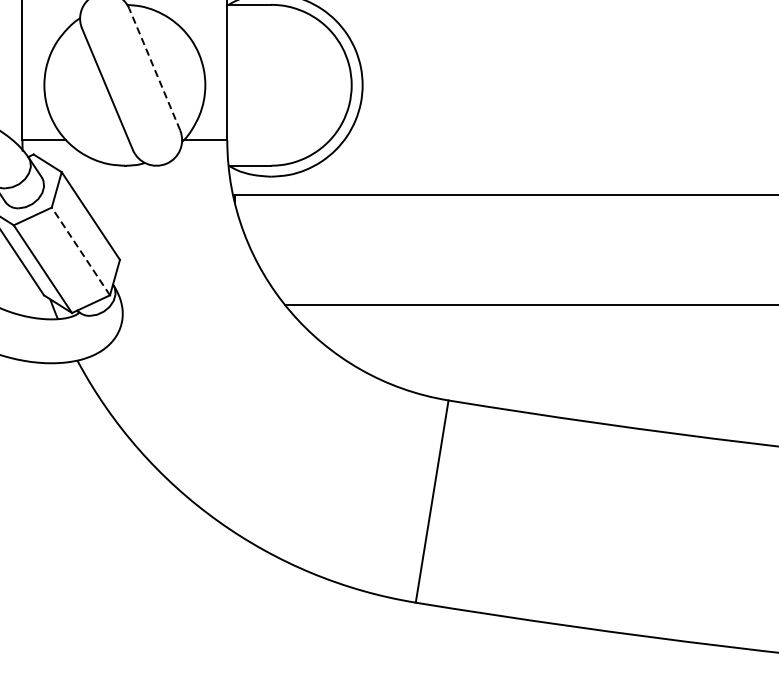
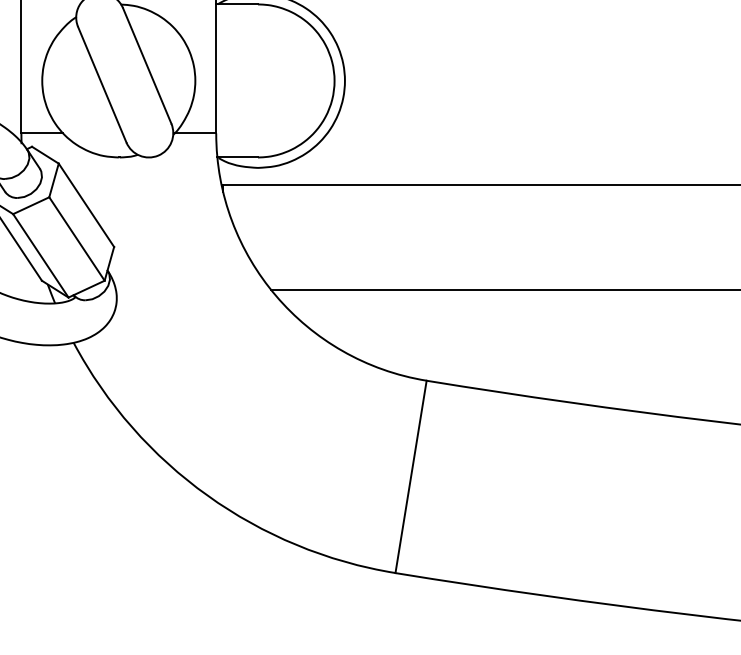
line: (155, 69) -> (147, 65), dashed -> solid
line: (80, 250) -> (76, 238), dashed -> solid

